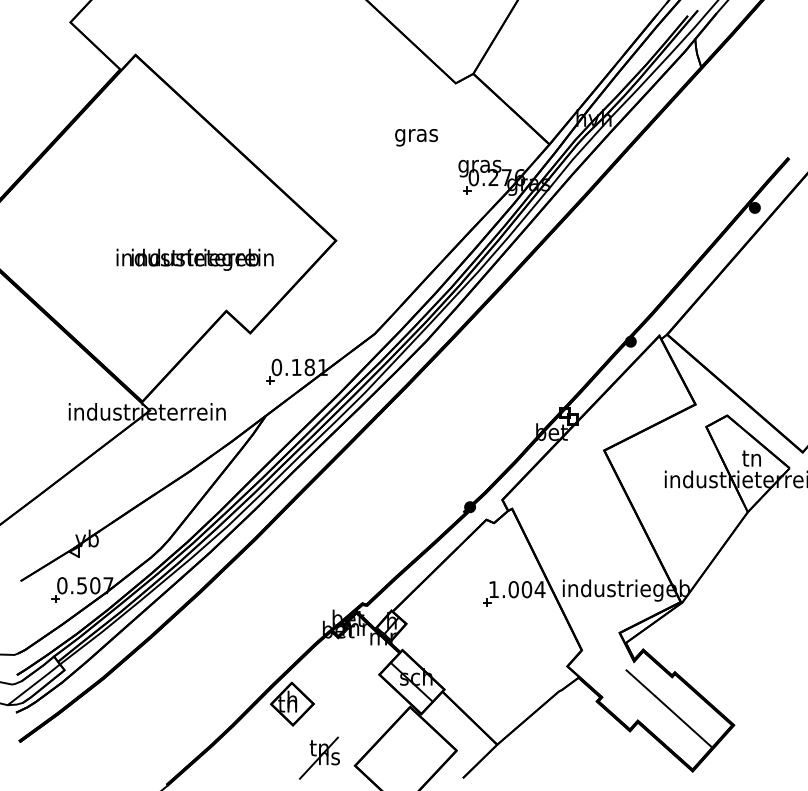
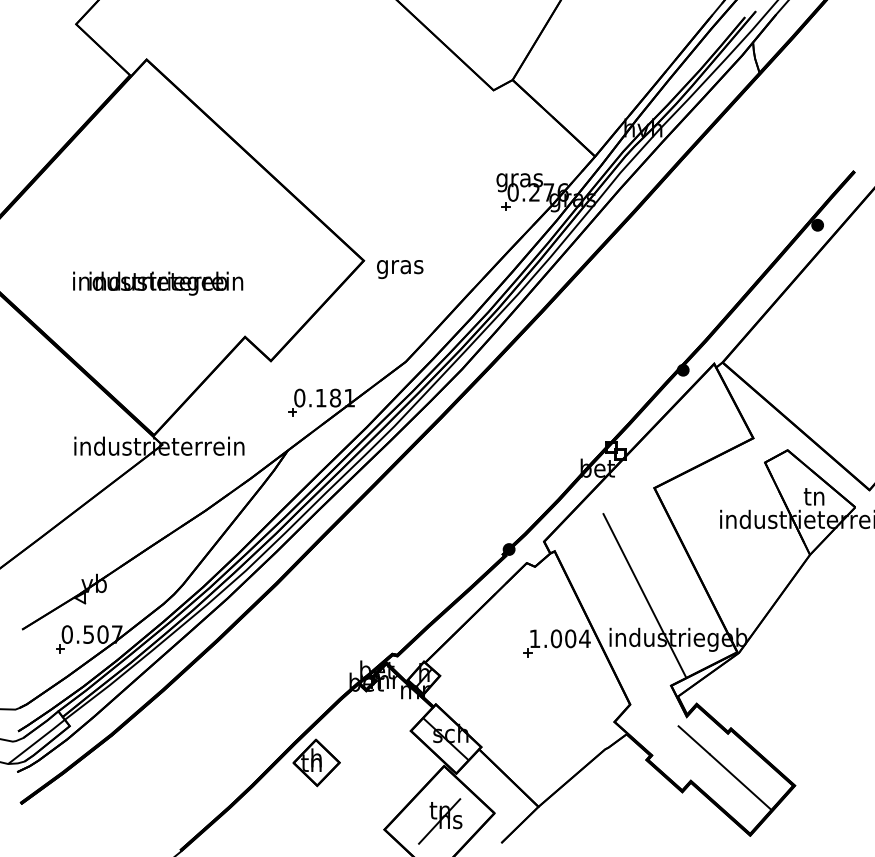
text: (416, 137) -> (400, 269), moved
text: (194, 259) -> (157, 283), moved
line: (595, 549) -> (644, 595), added
part: (318, 757) -> (439, 820), moved

